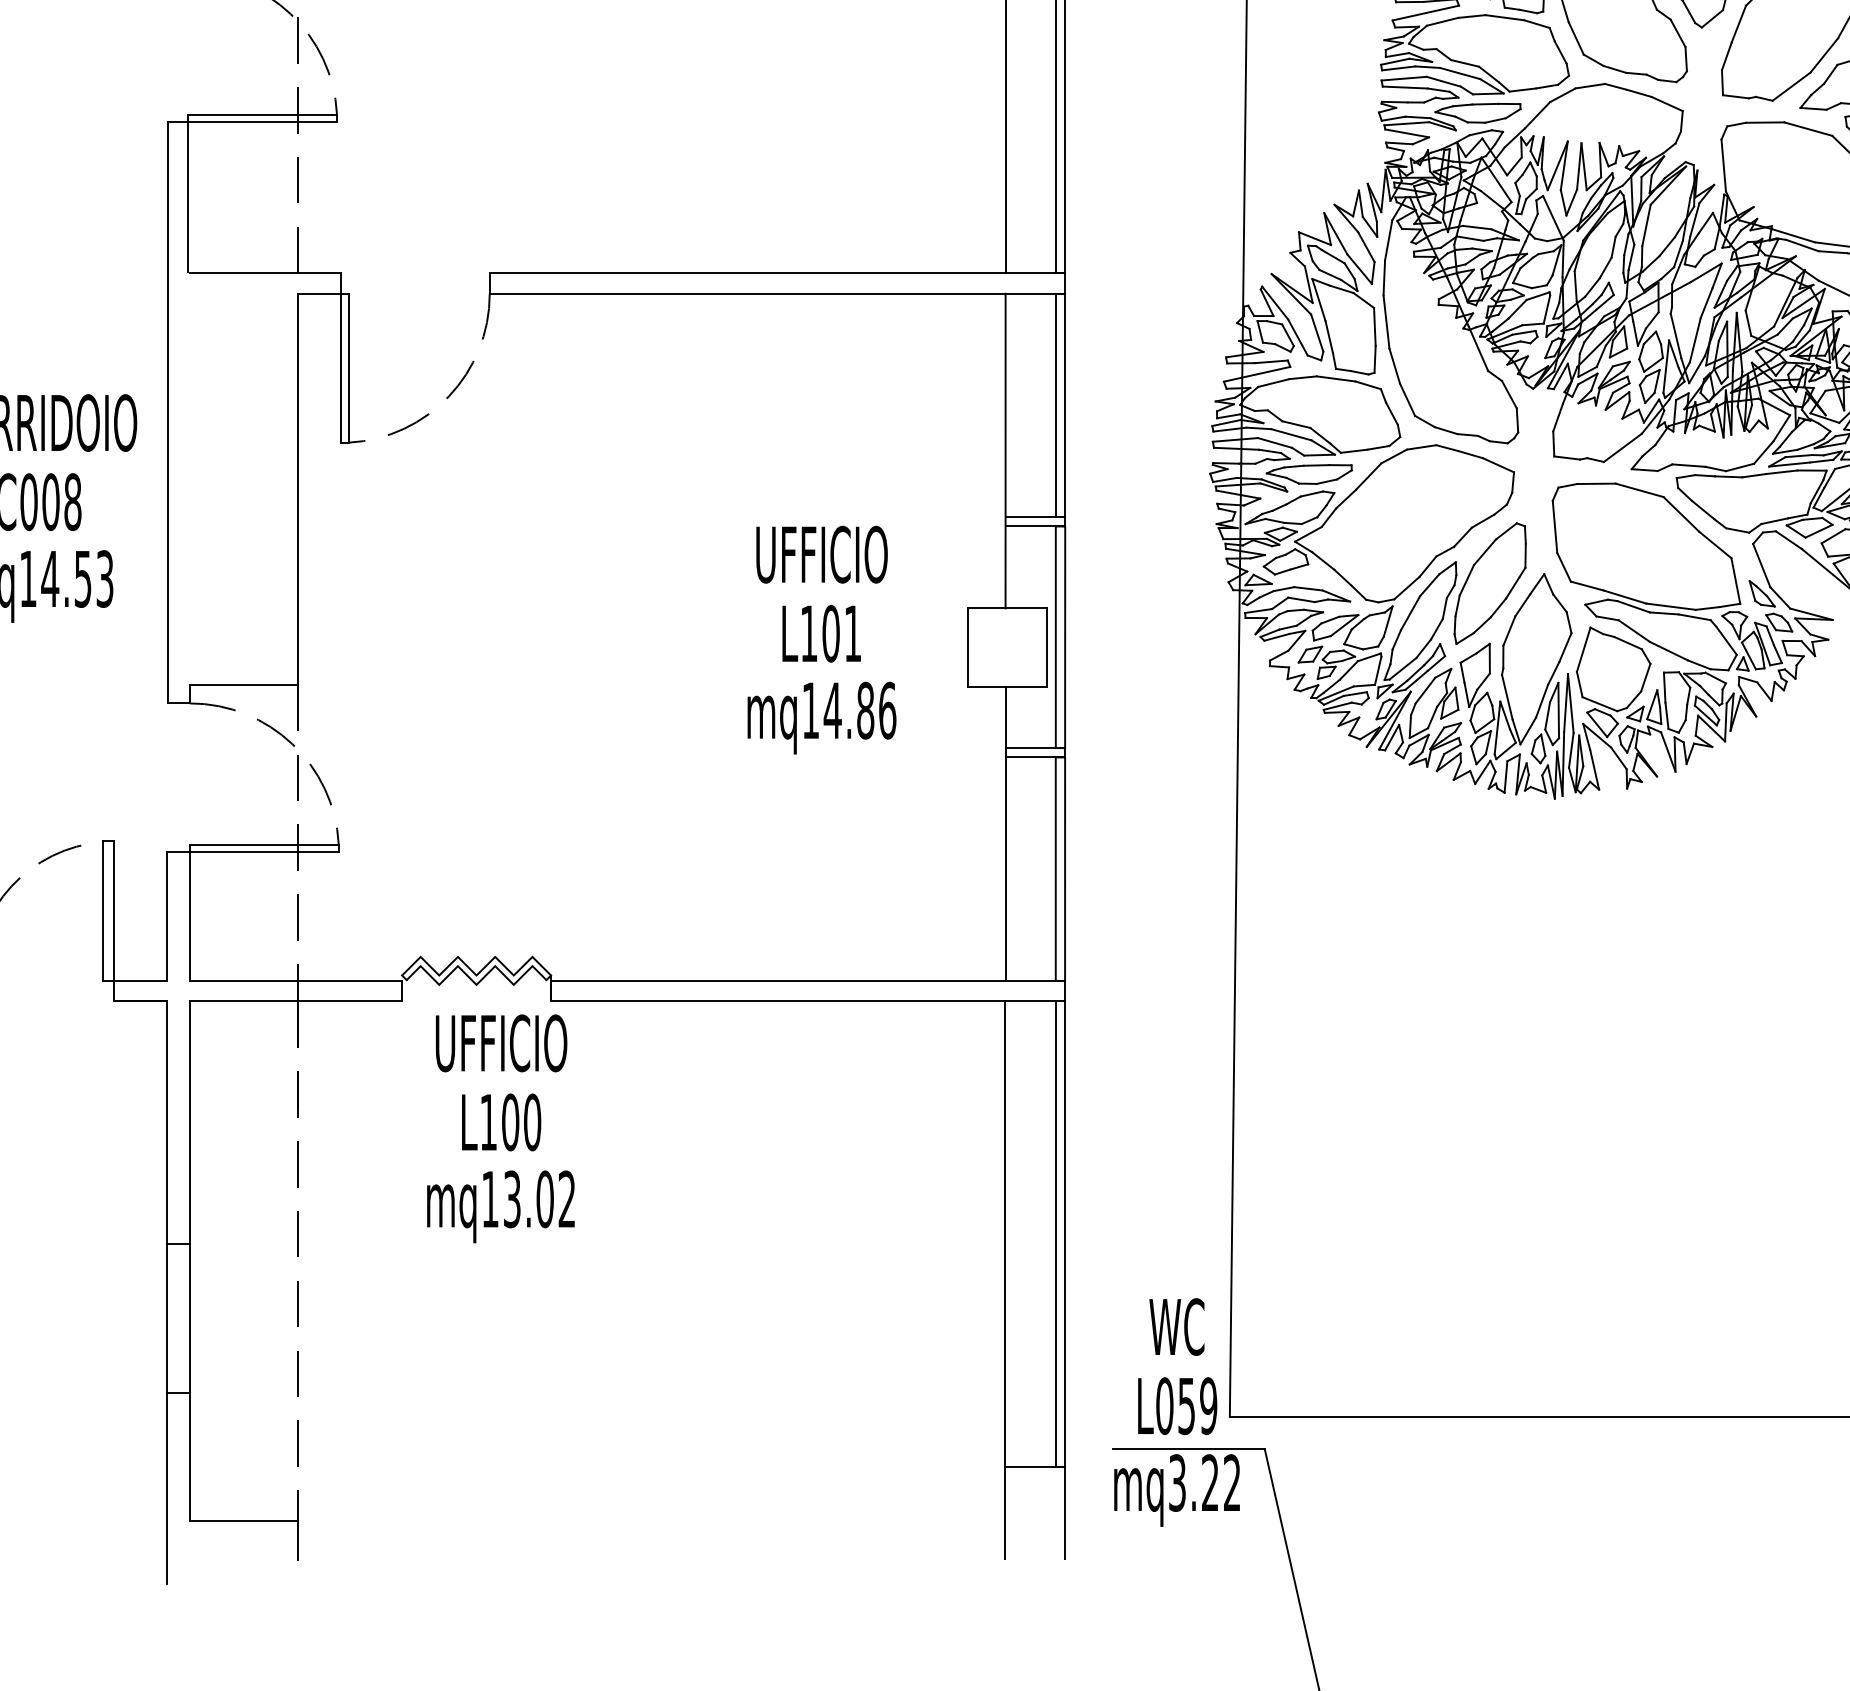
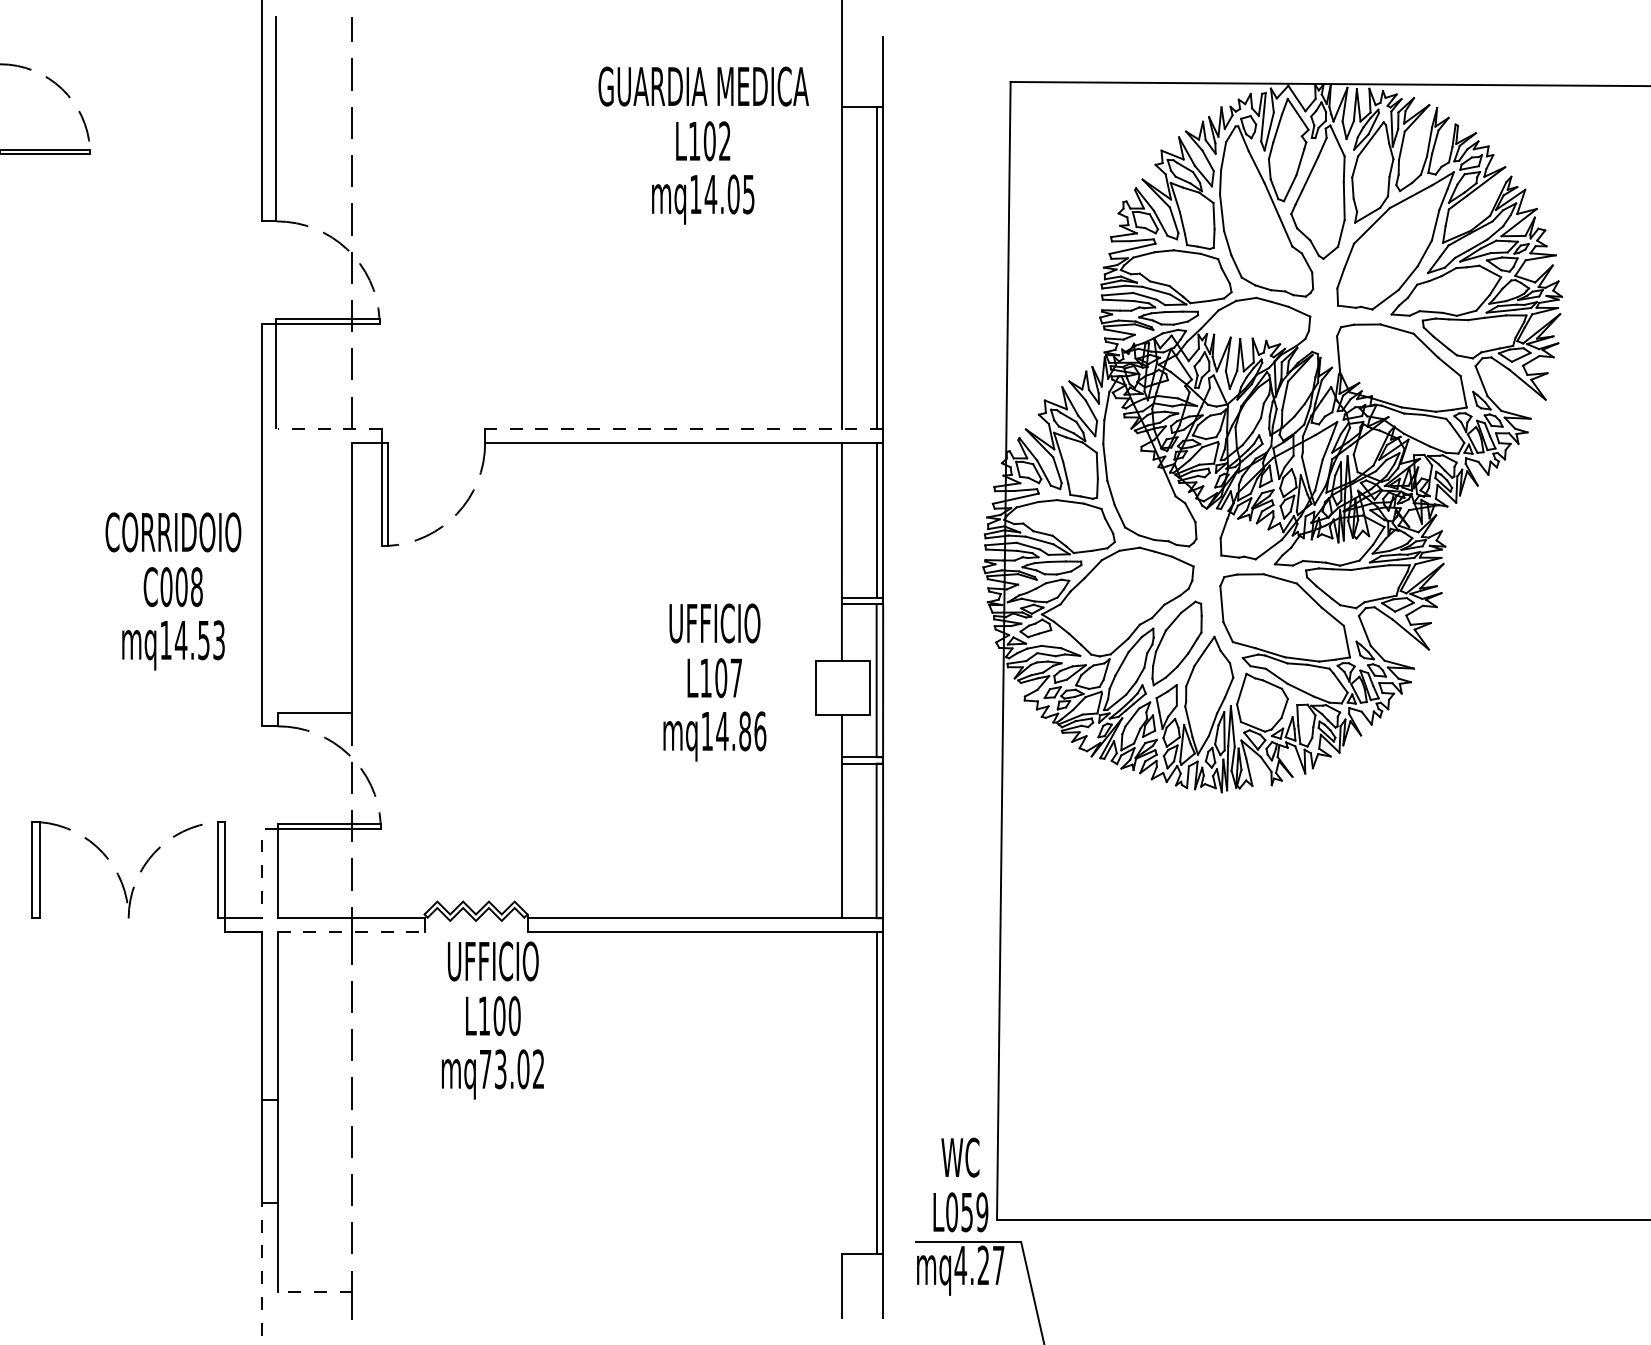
line: (264, 272) -> (329, 428), solid -> dashed
line: (776, 272) -> (683, 428), solid -> dashed
text: (851, 632) -> (735, 677), L101 -> L107
line: (167, 904) -> (262, 865), solid -> dashed
line: (296, 1001) -> (351, 932), solid -> dashed
text: (490, 1199) -> (485, 1069), mq13.02 -> mq73.02
line: (1004, 1234) -> (841, 1093), removed
text: (1204, 1483) -> (979, 1265), mq3.22 -> mq4.27
line: (167, 1487) -> (262, 1268), solid -> dashed
line: (242, 1520) -> (314, 1291), solid -> dashed

